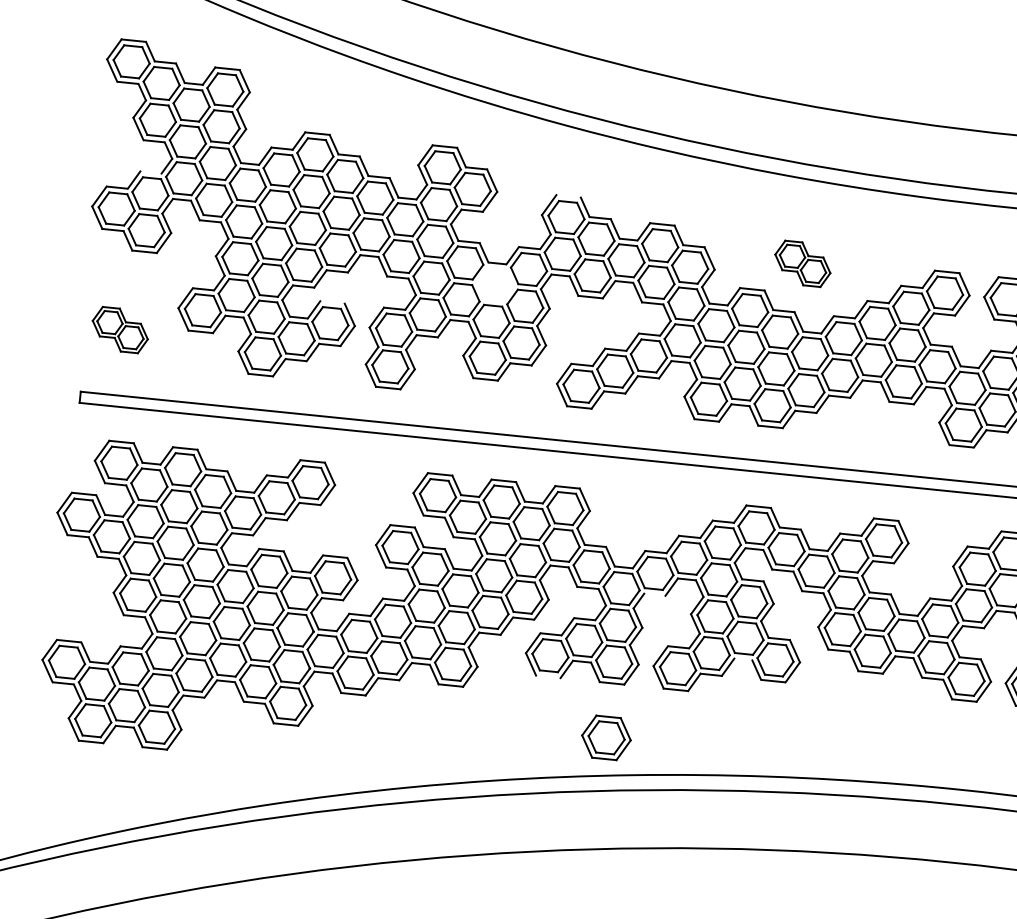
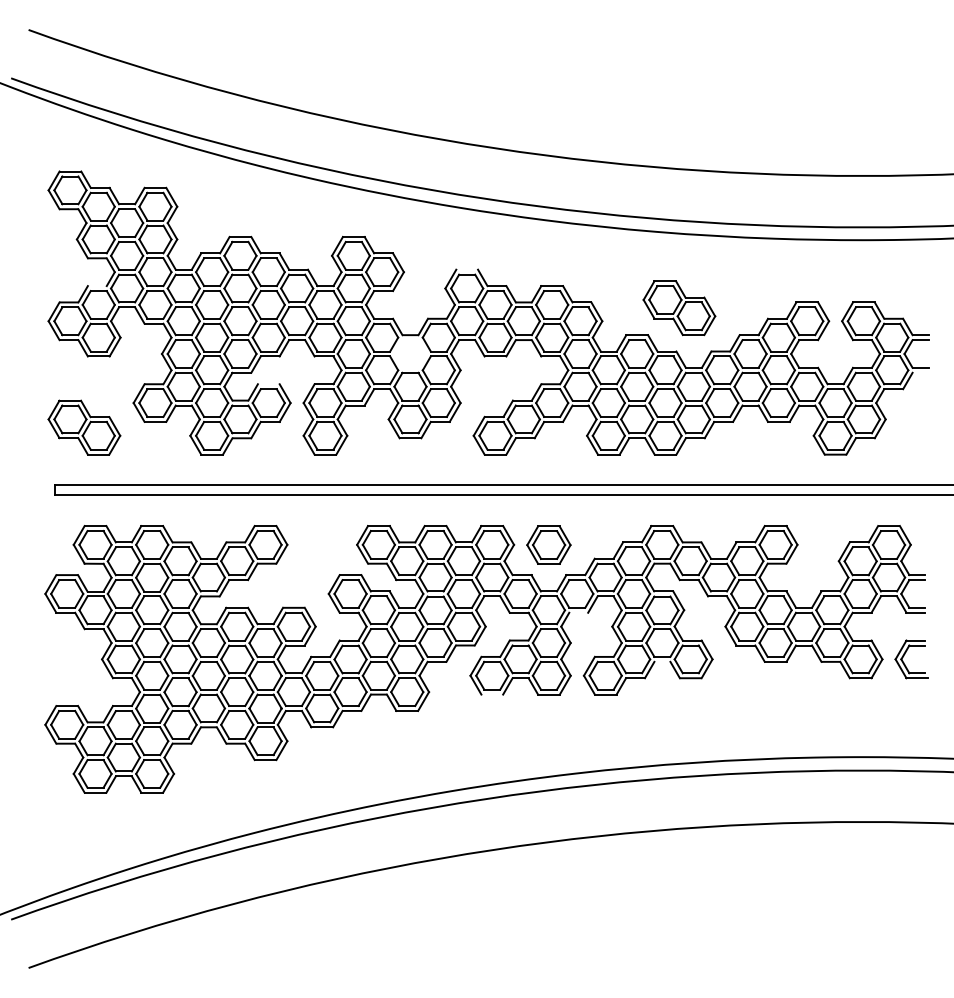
part: (802, 264) -> (679, 308), size x1.43
part: (120, 330) -> (84, 427), size x1.43
part: (606, 737) -> (548, 544), moved

